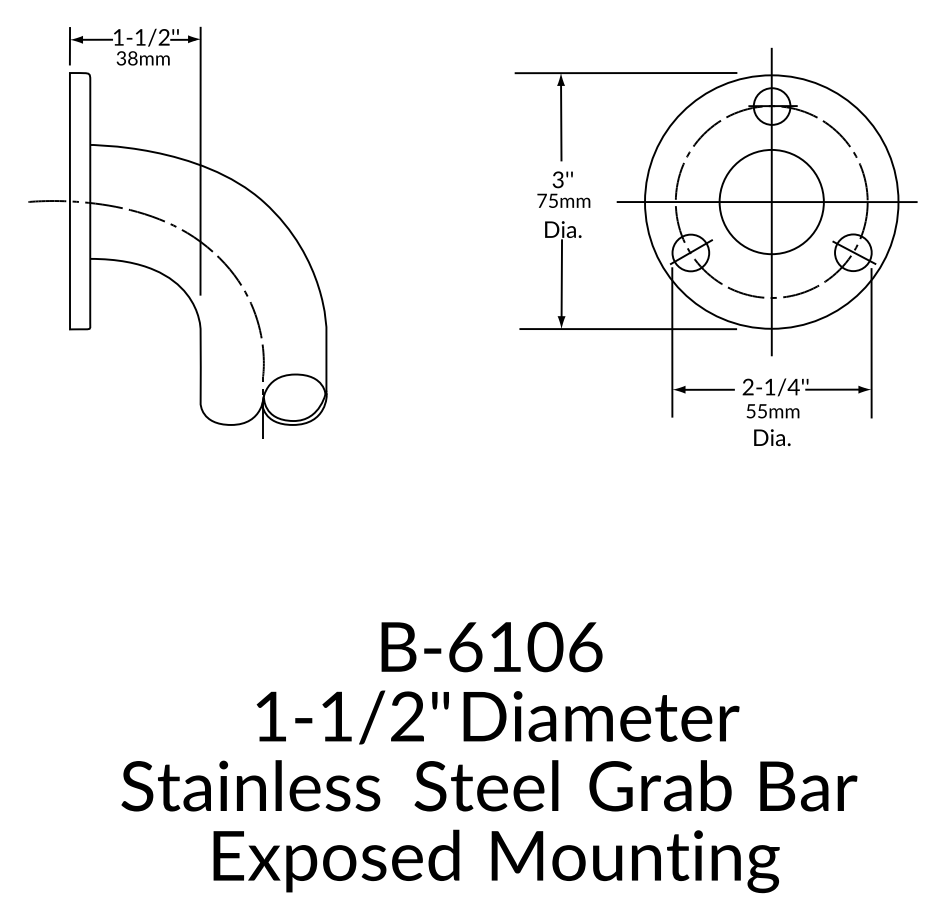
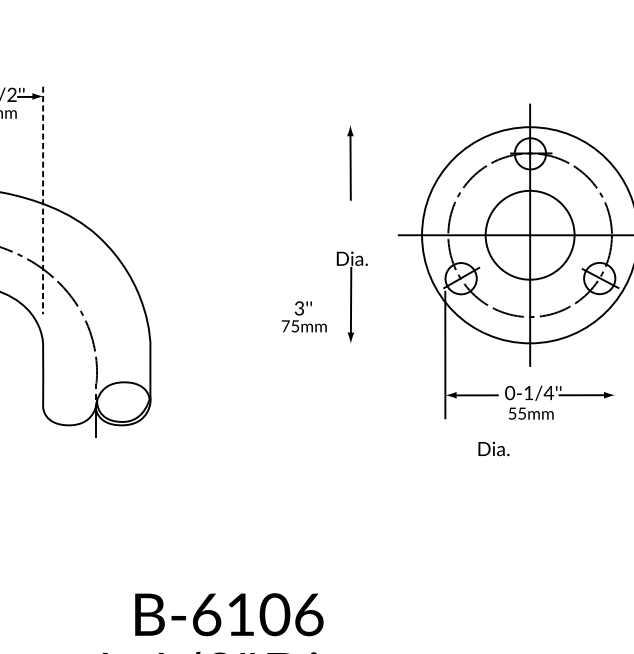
line: (625, 73) -> (405, 125), removed
line: (200, 161) -> (43, 200), solid -> dashed
text: (563, 189) -> (303, 316), moved
line: (628, 329) -> (407, 343), removed
line: (871, 343) -> (615, 355), removed
text: (748, 387) -> (510, 393), 2-1/4'' -> 0-1/4''
text: (772, 437) -> (494, 448), moved
text: (491, 646) -> (228, 614), moved

